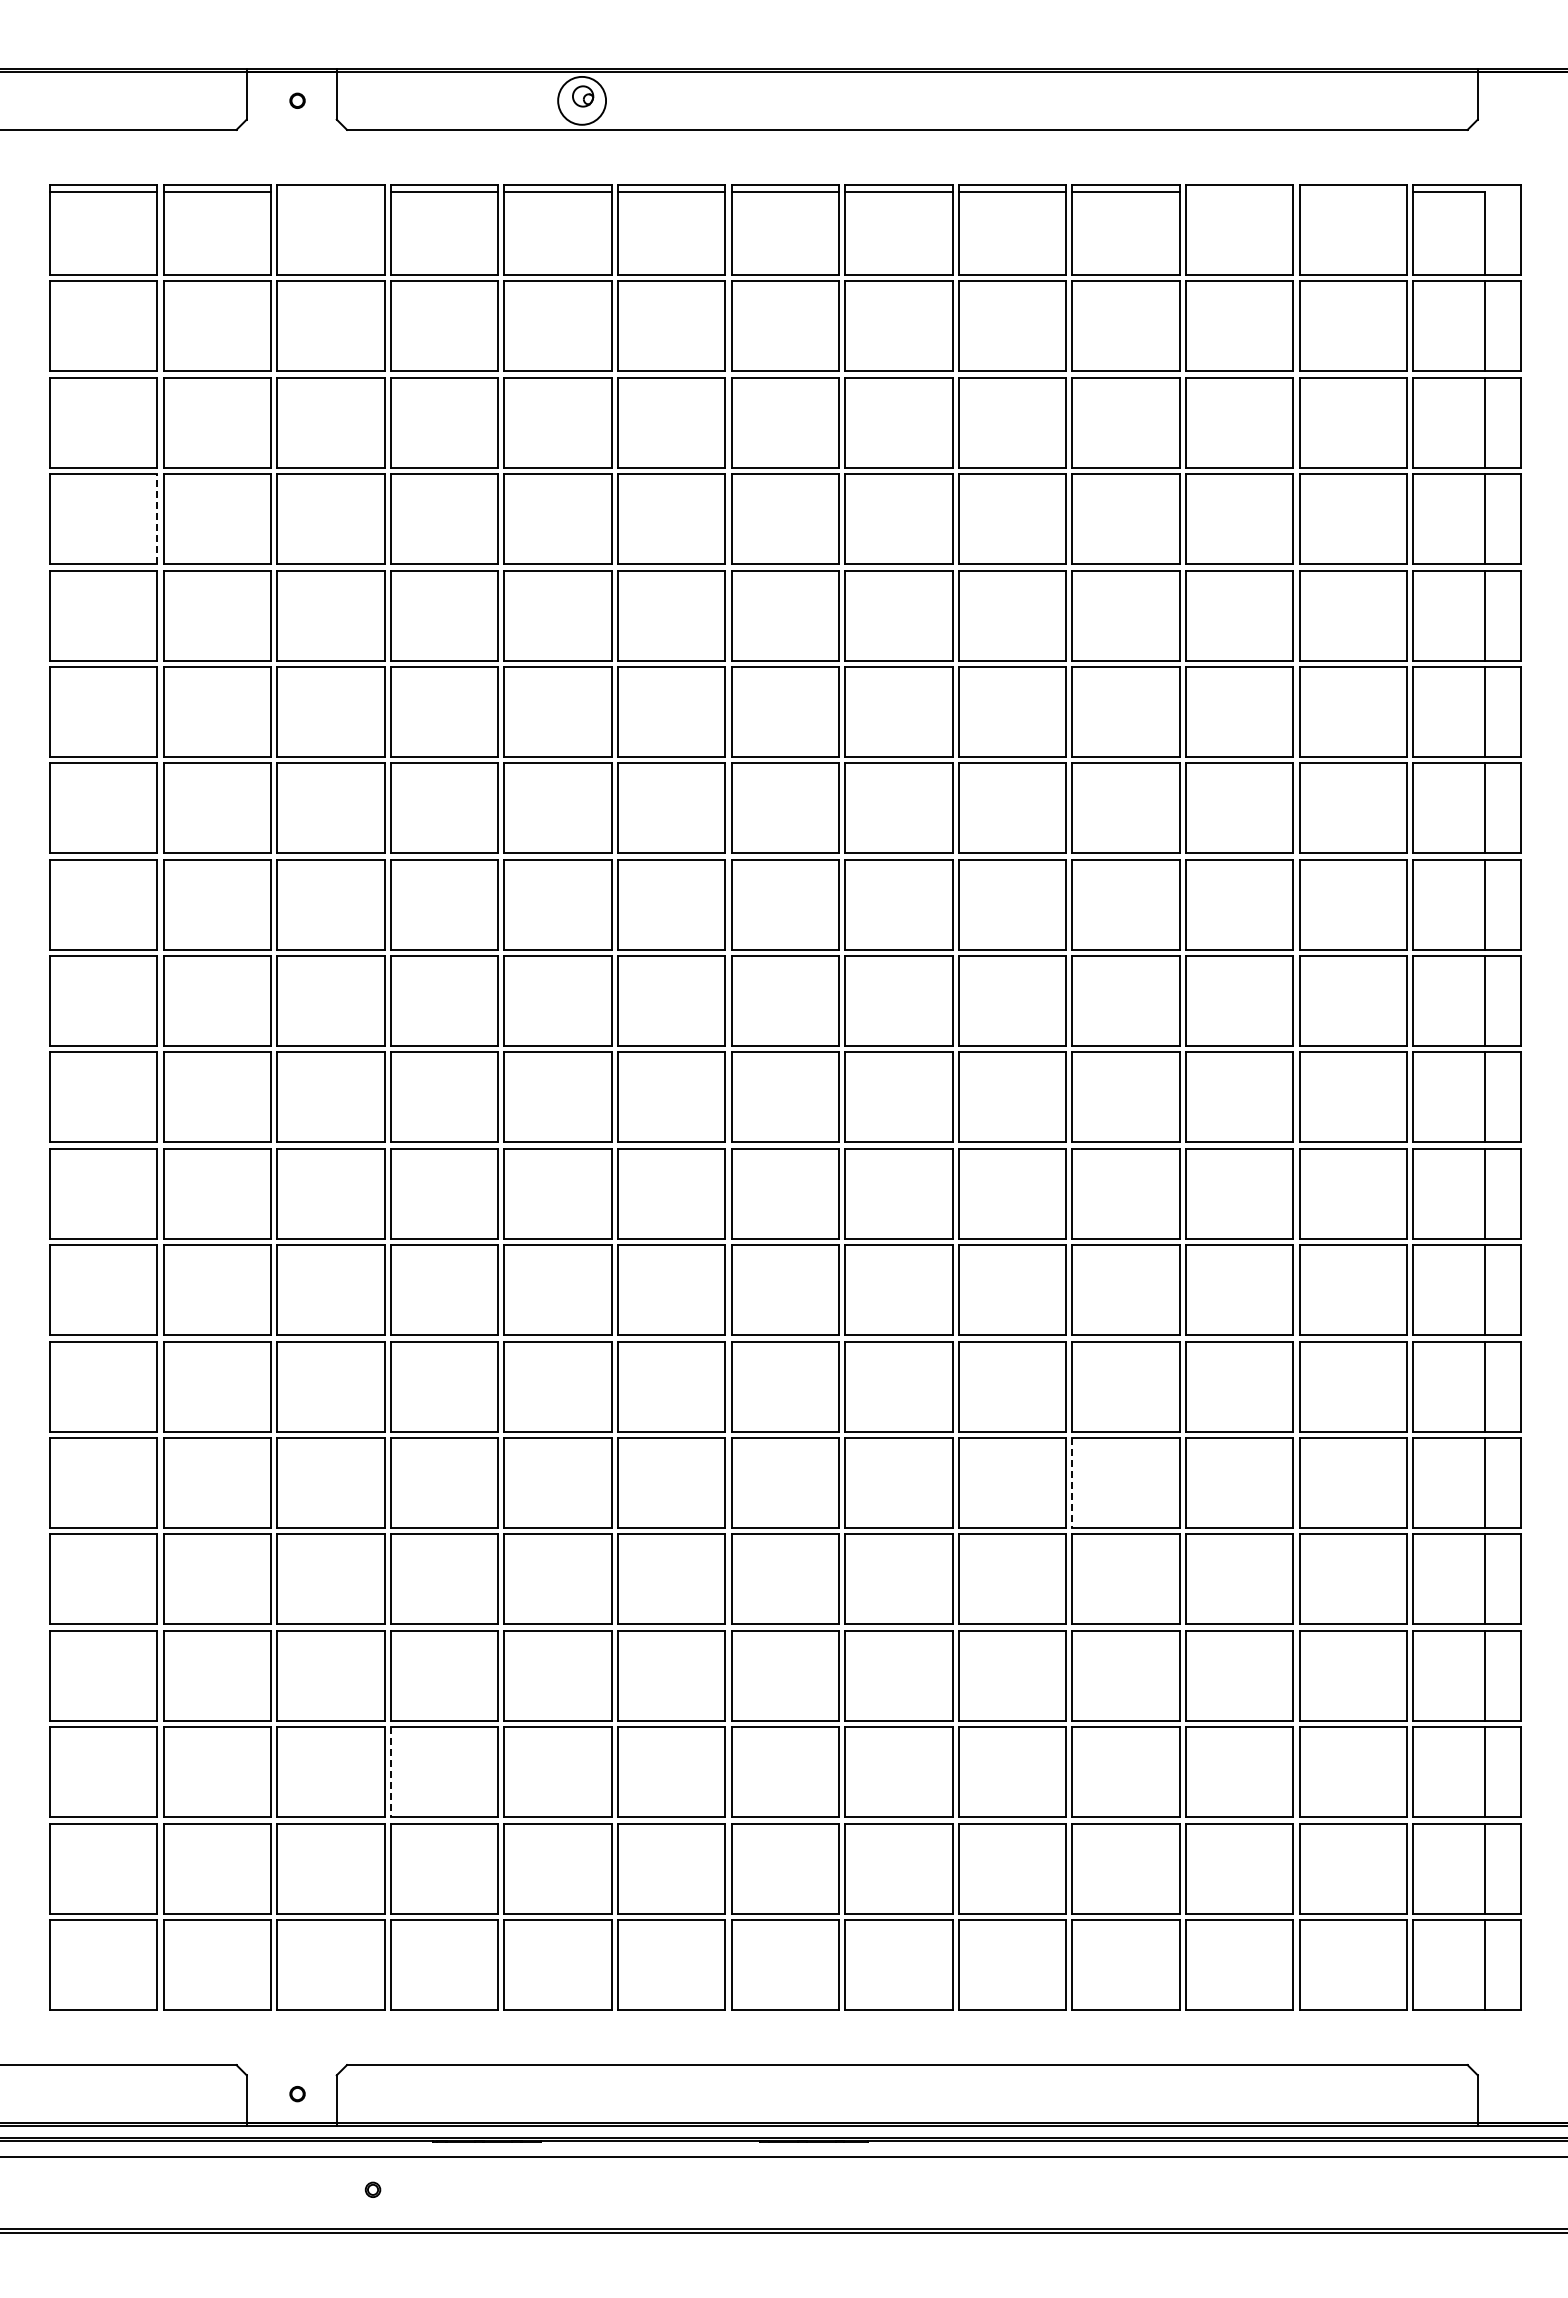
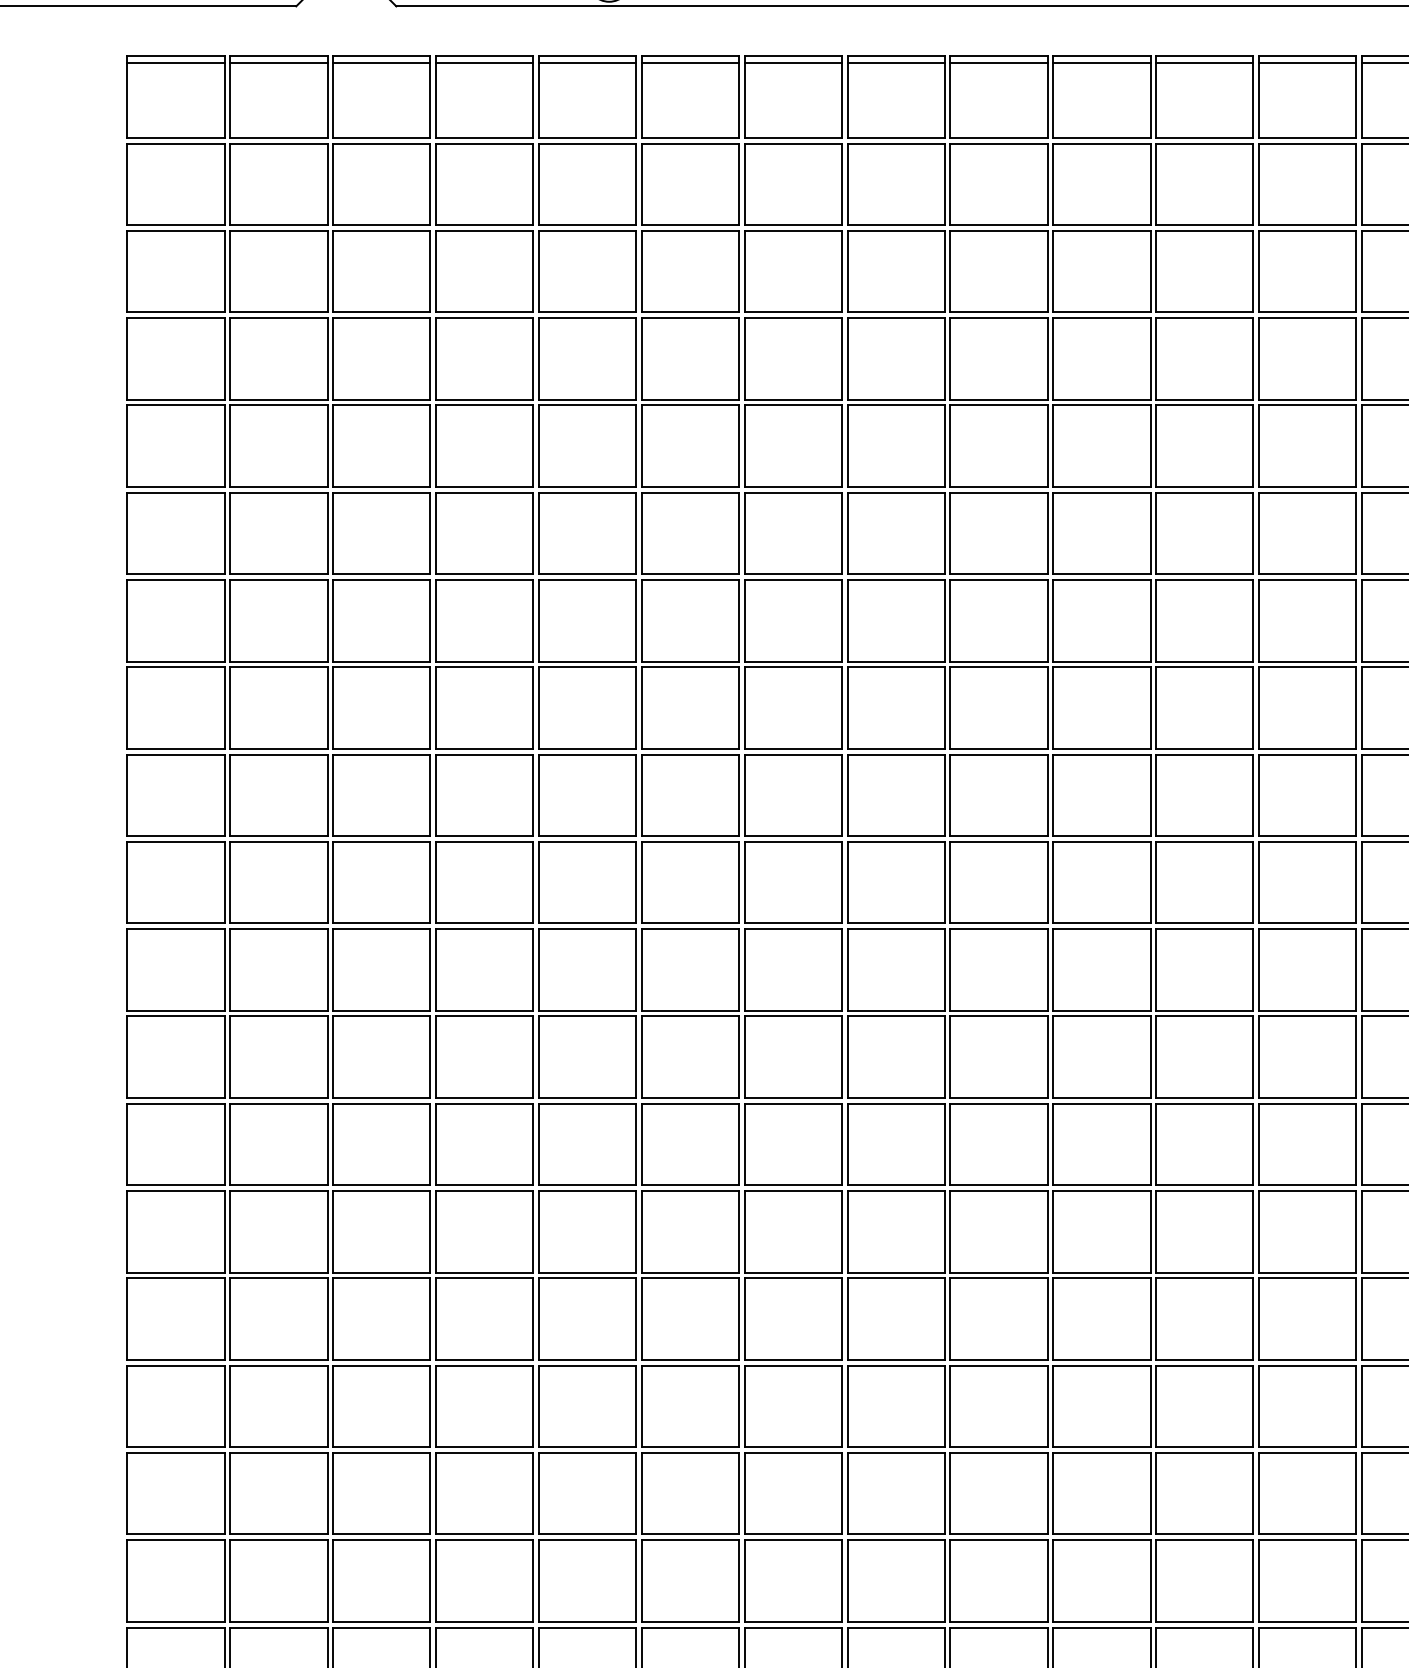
line: (330, 192) -> (381, 63), added
line: (1239, 192) -> (1204, 63), added
line: (1353, 192) -> (1307, 63), added
line: (157, 518) -> (224, 358), dashed -> solid
line: (1072, 1483) -> (1053, 1232), dashed -> solid
line: (390, 1772) -> (435, 1493), dashed -> solid

